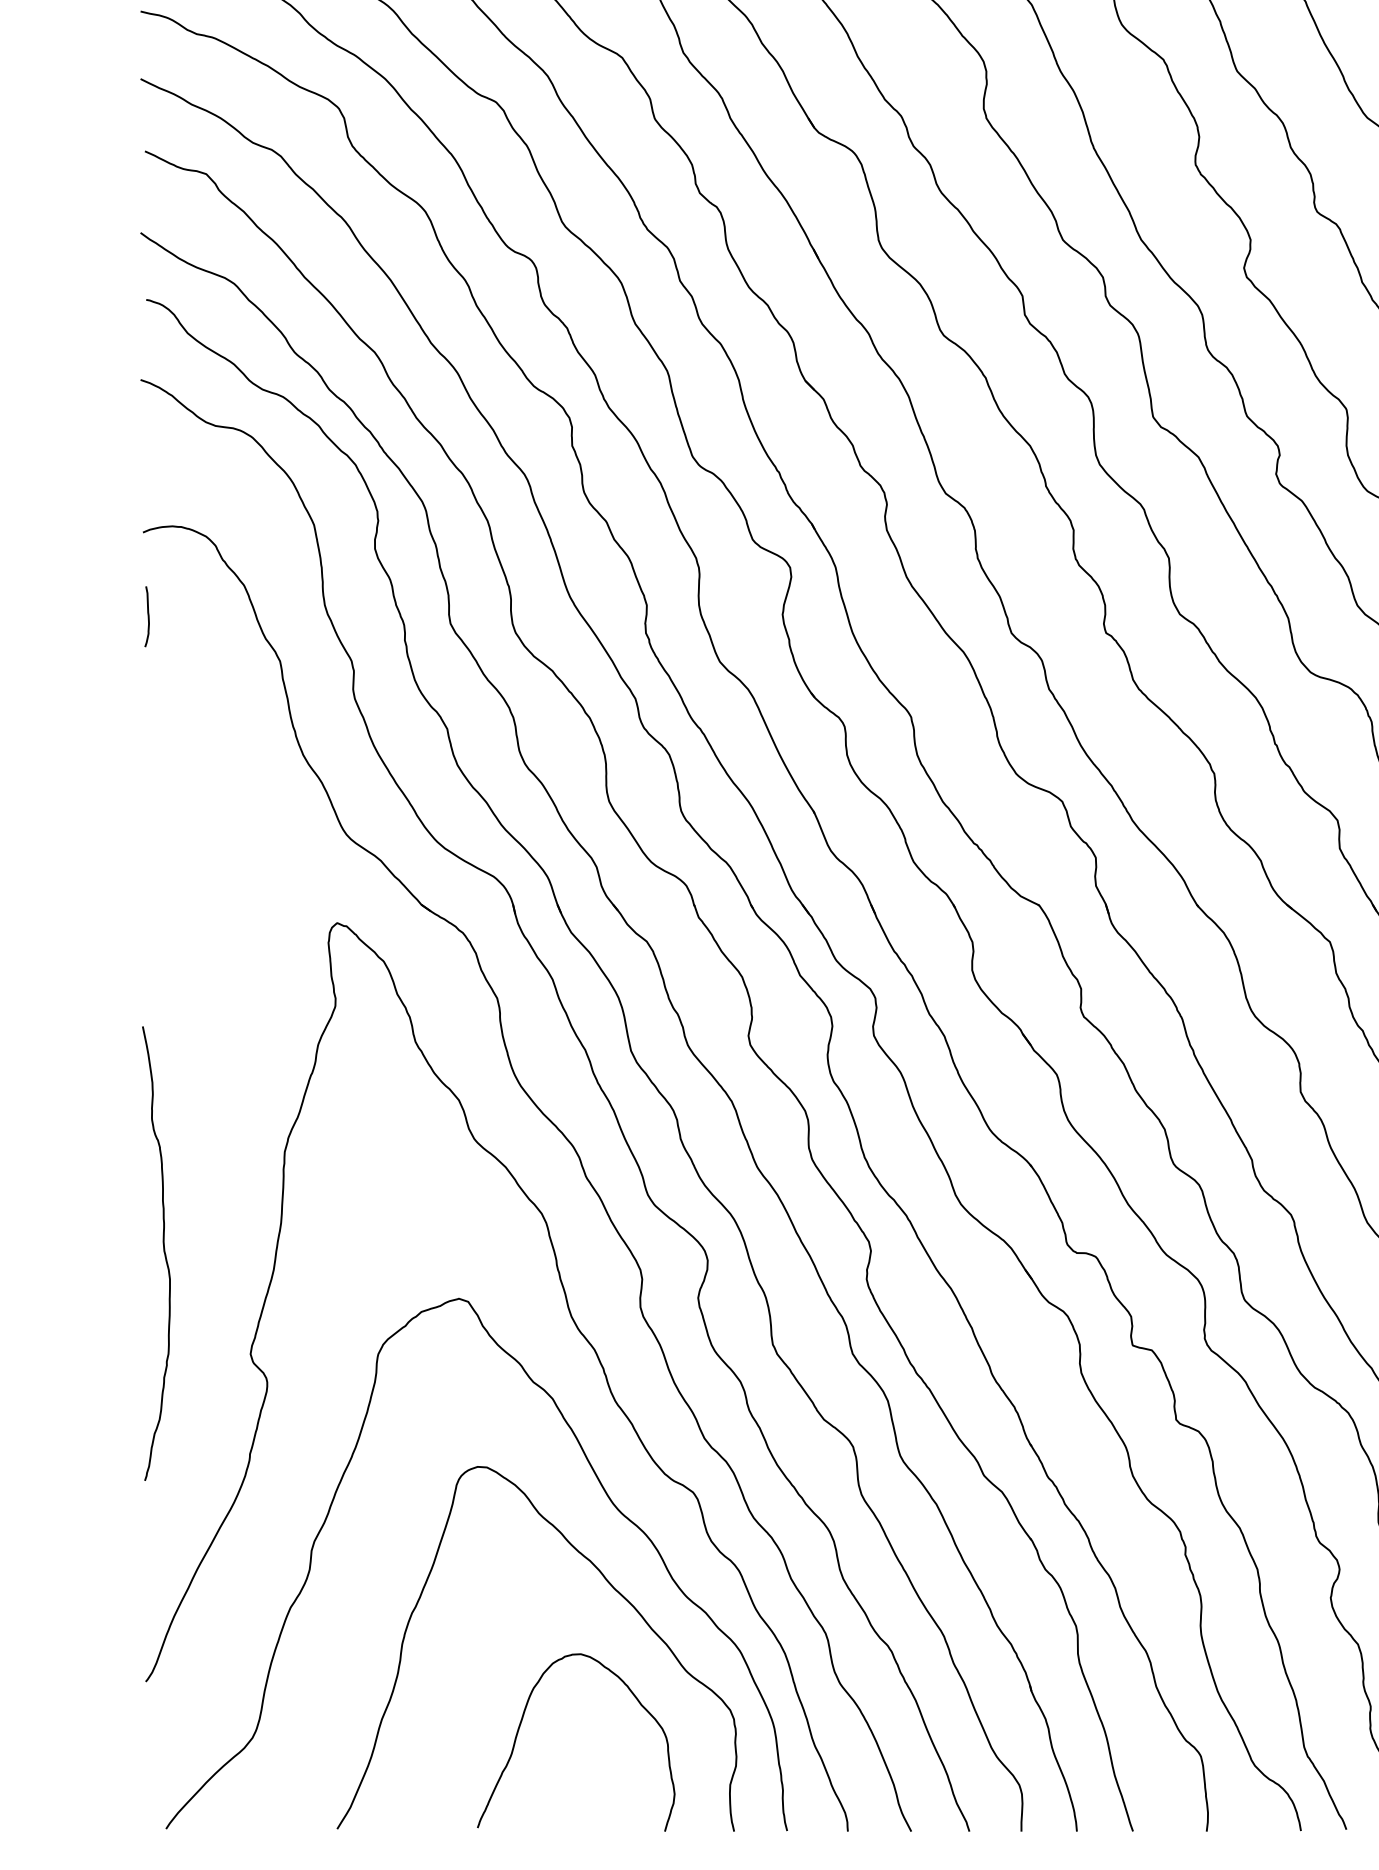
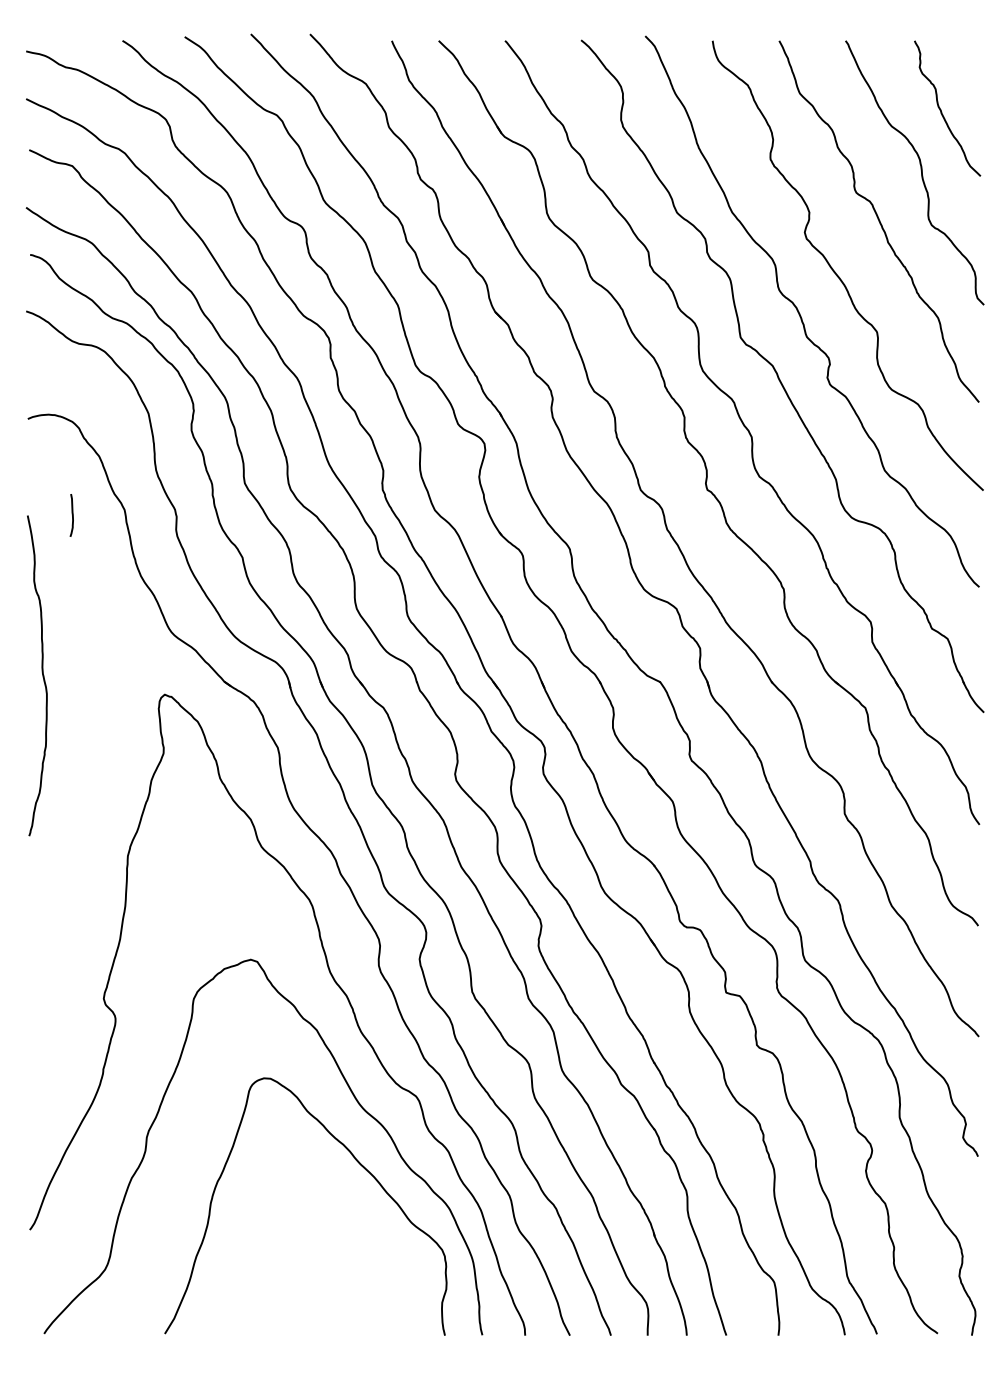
curve: (146, 615) -> (71, 514), moved
curve: (162, 1248) -> (41, 672), moved
curve: (522, 1723) -> (295, 1259), removed

